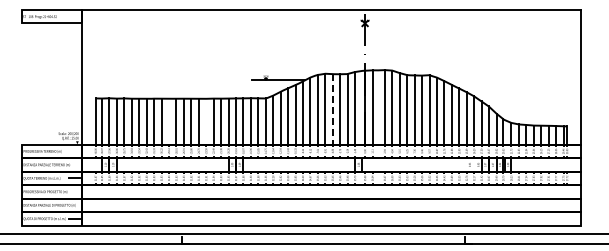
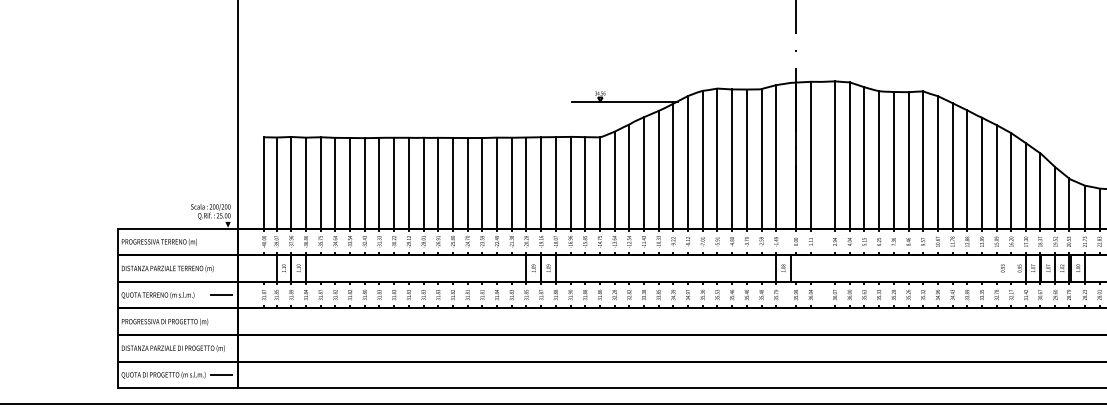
line: (332, 109) -> (731, 159), dashed -> solid
line: (168, 121) -> (407, 182), added
line: (206, 121) -> (482, 182), added

